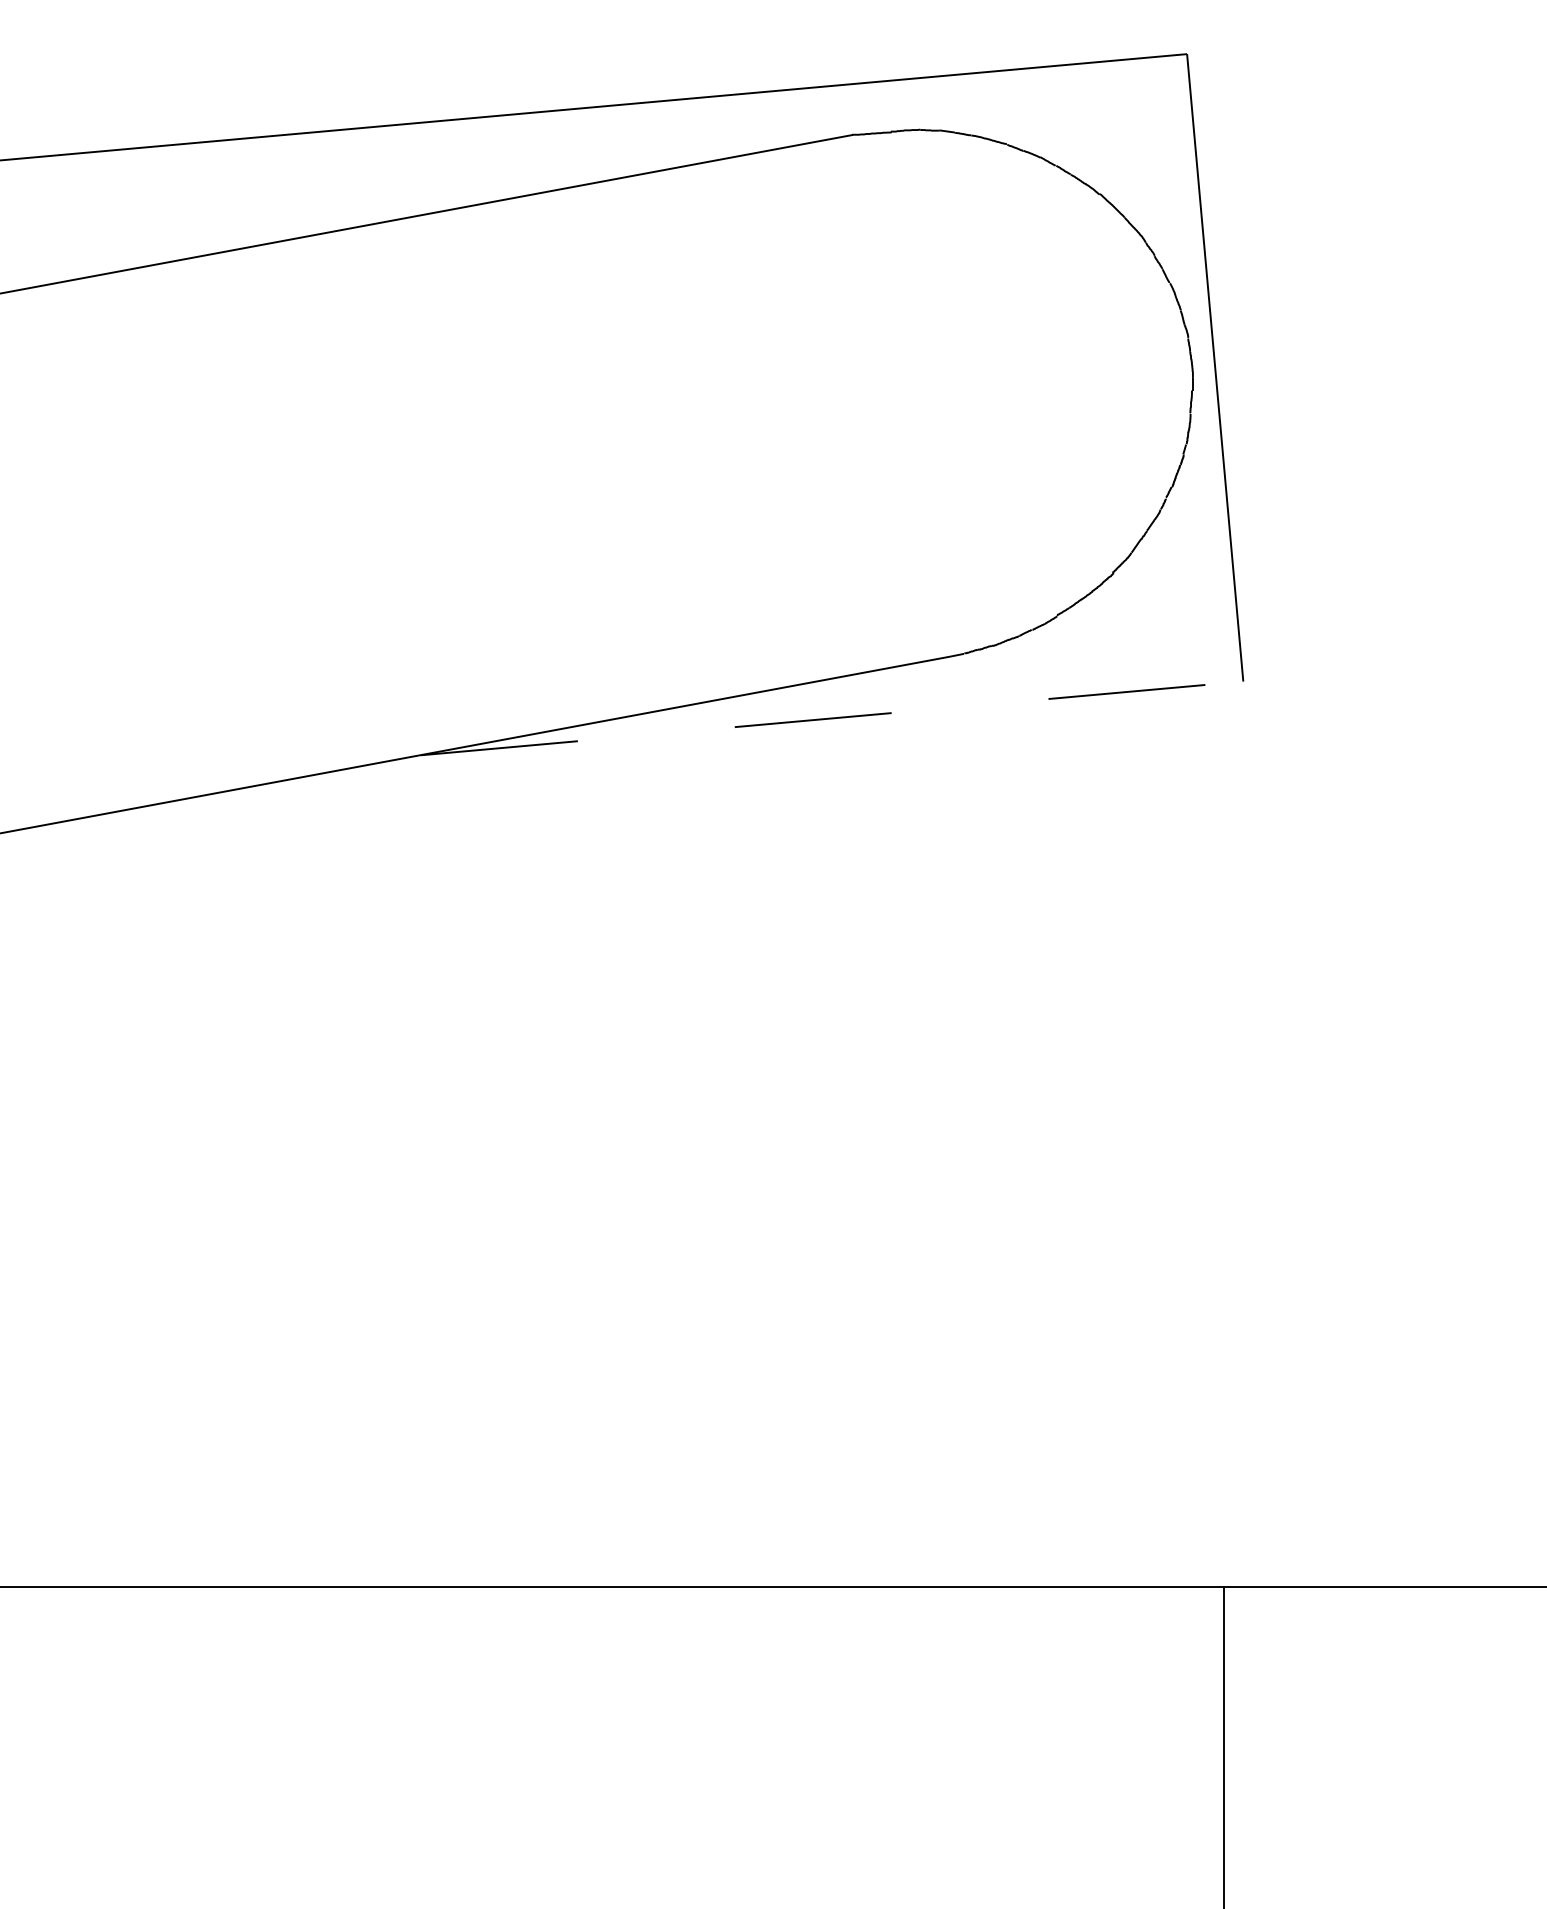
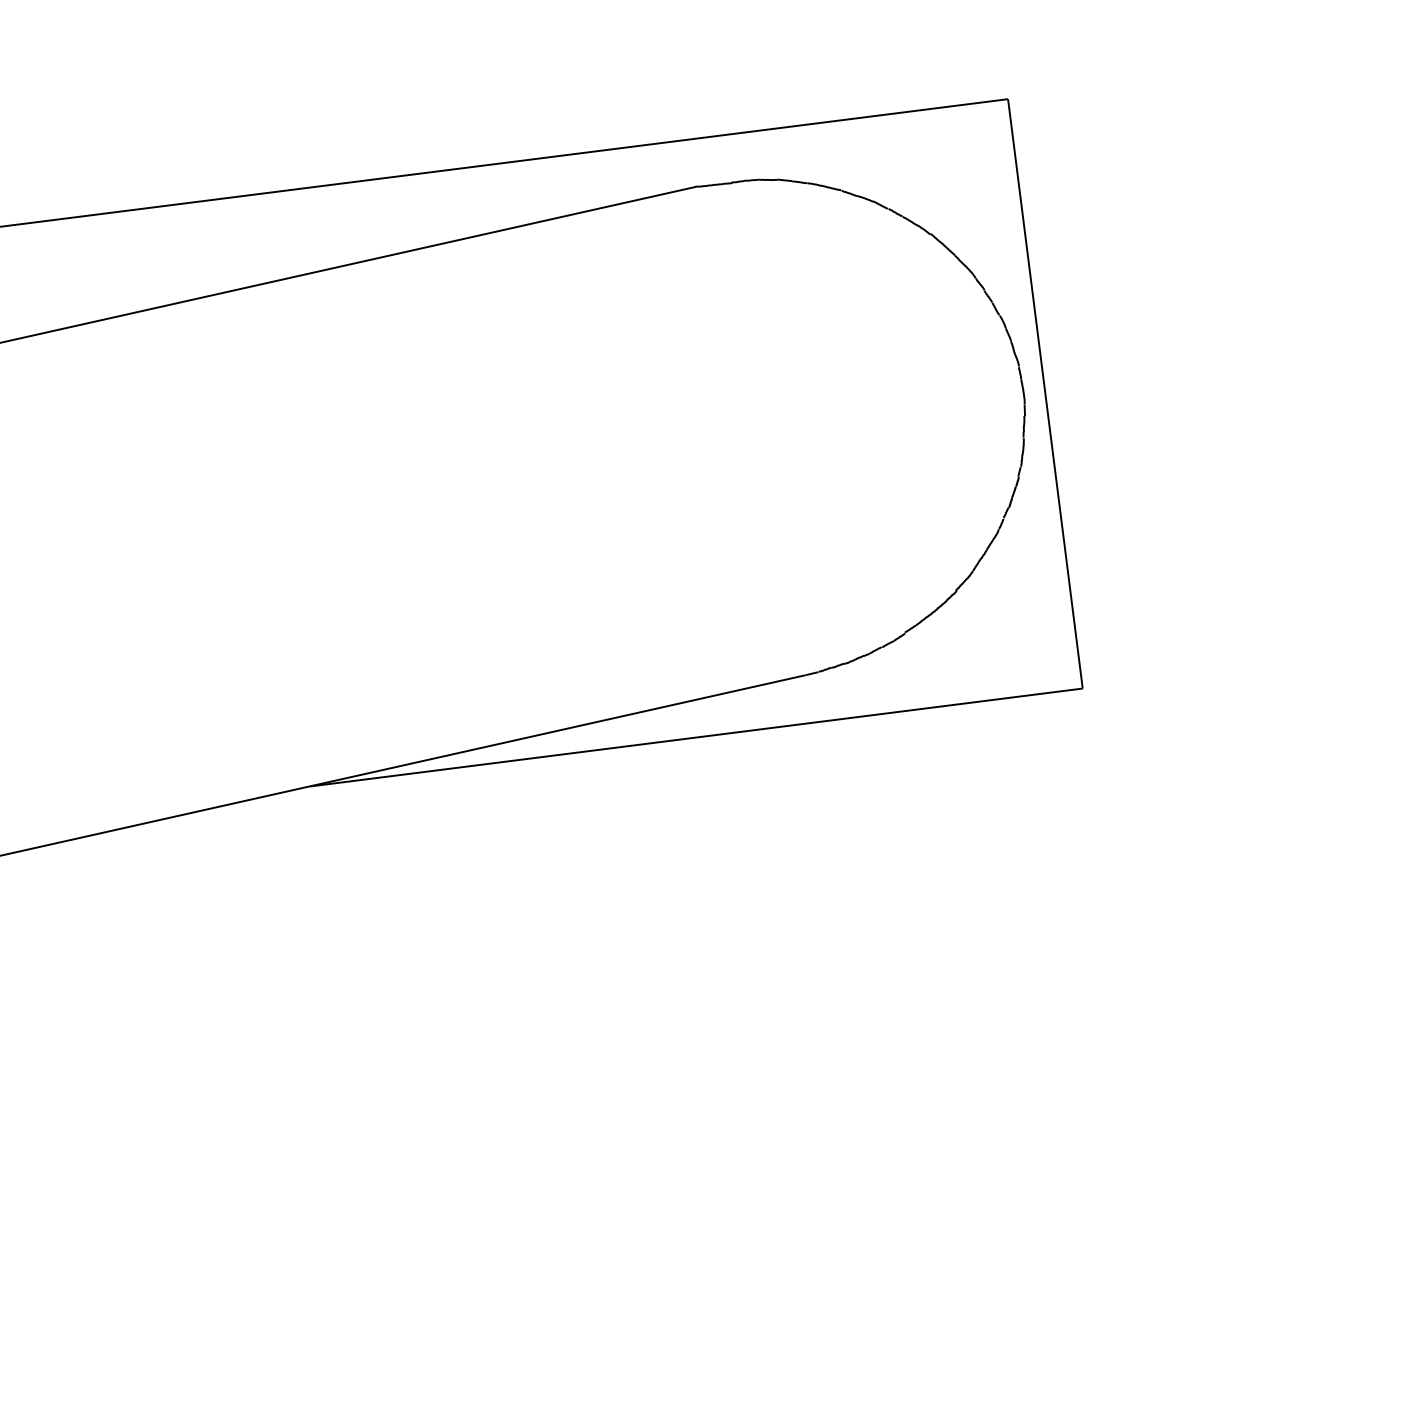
line: (832, 718) -> (696, 737), dashed -> solid

